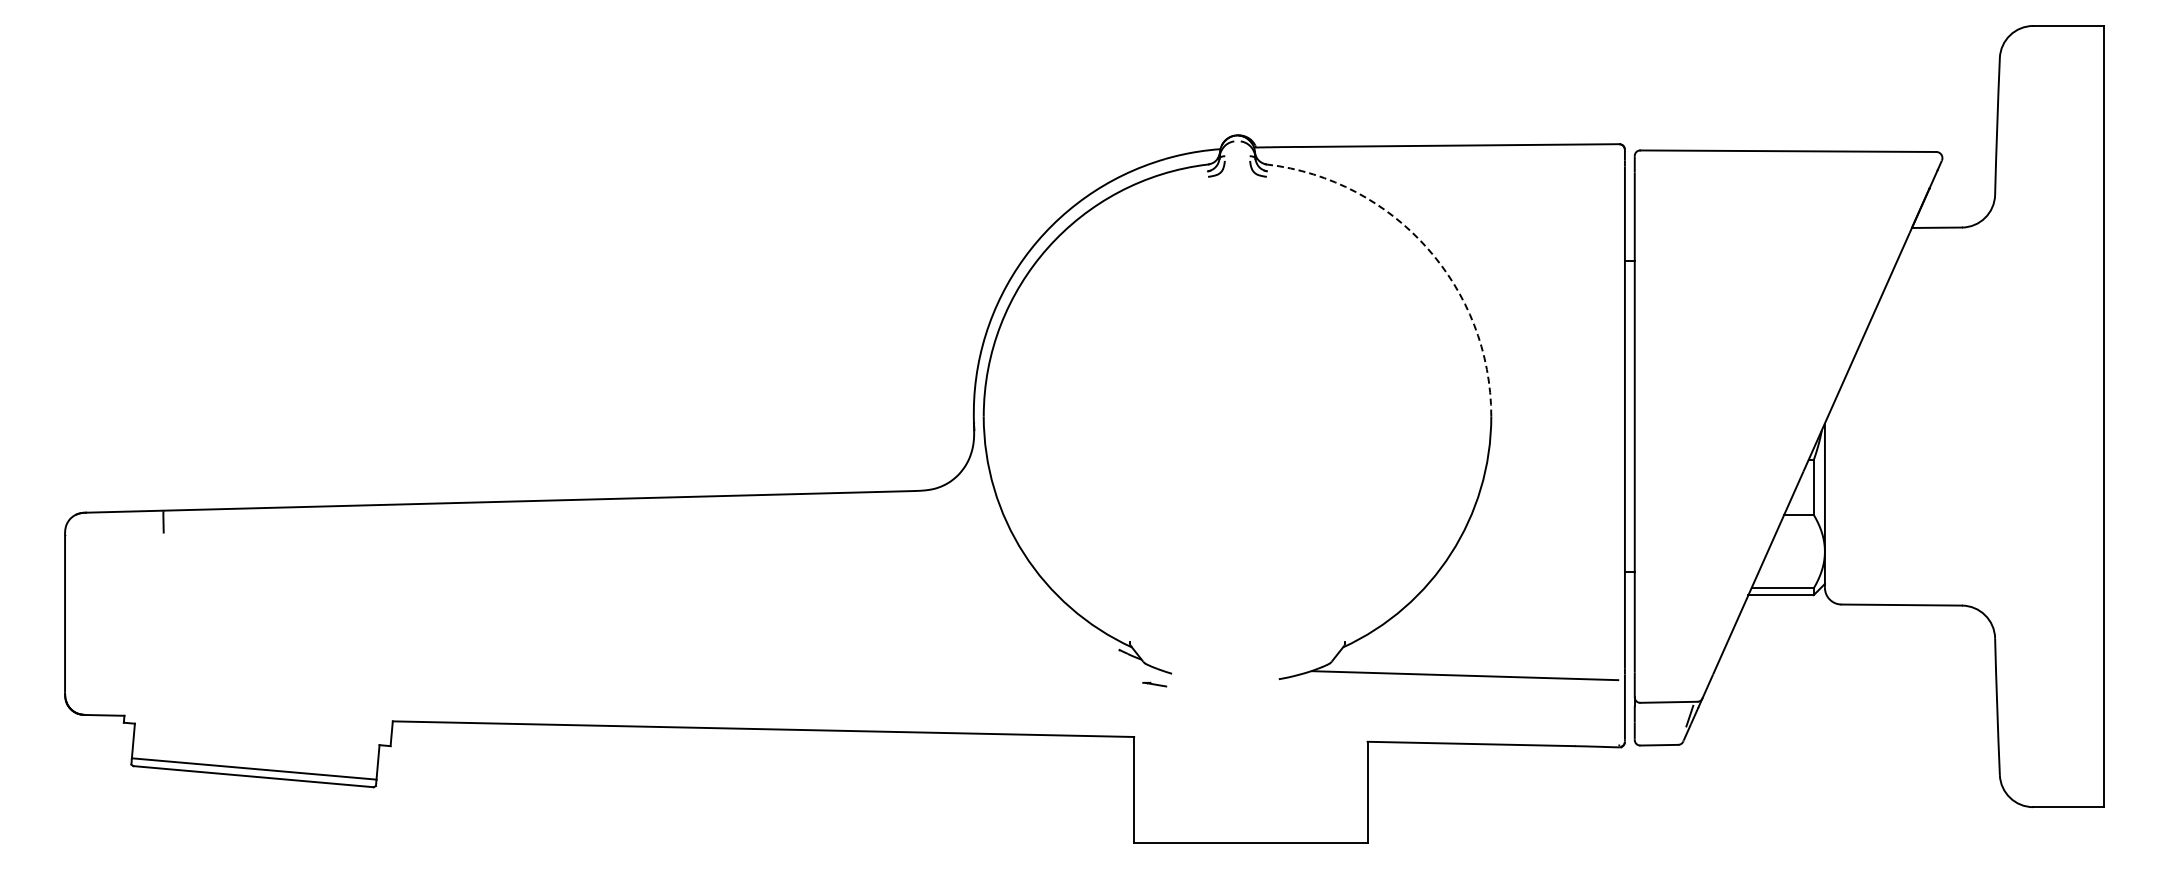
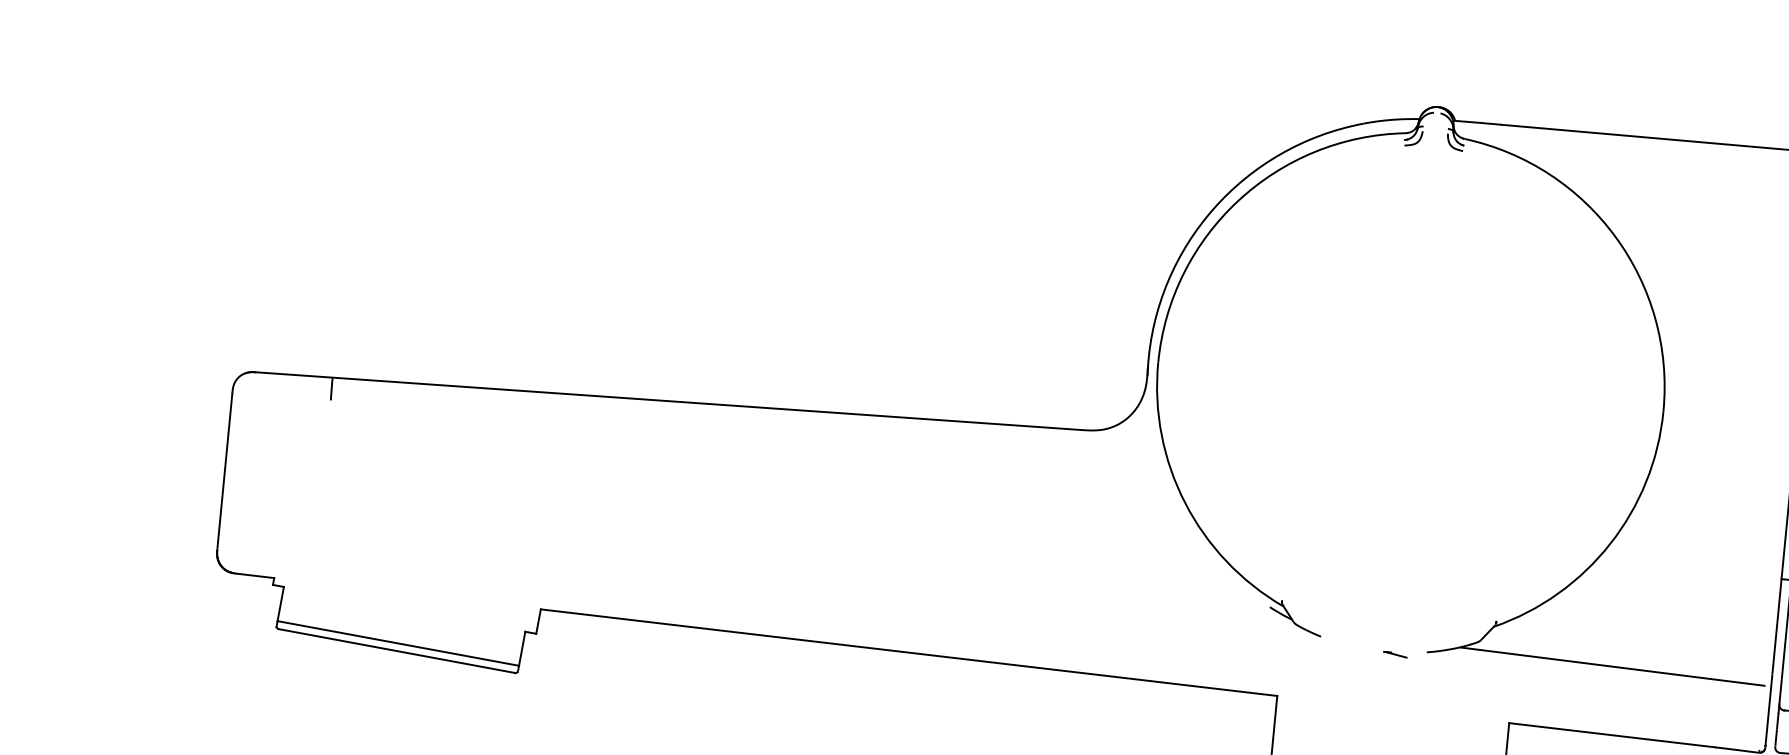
arc: (1427, 247) -> (1616, 236), dashed -> solid
part: (1154, 684) -> (1395, 654), moved

